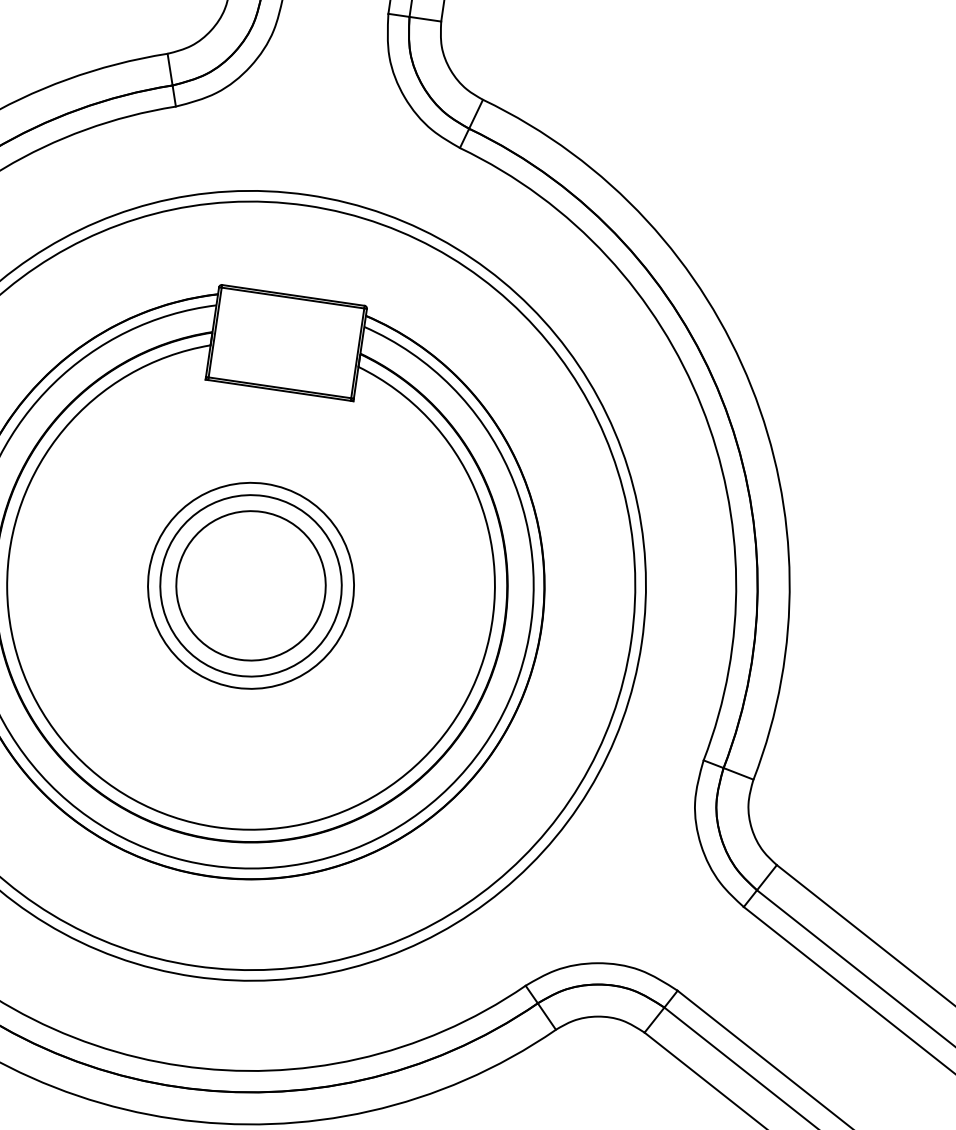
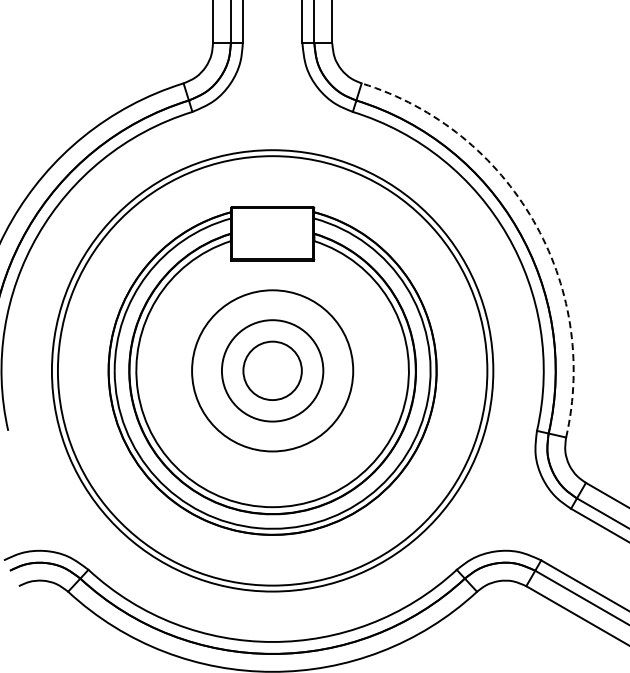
arc: (751, 386) -> (533, 220), solid -> dashed
circle: (250, 585) -> (272, 370), size x0.7
circle: (250, 585) -> (272, 370), size x1.4

